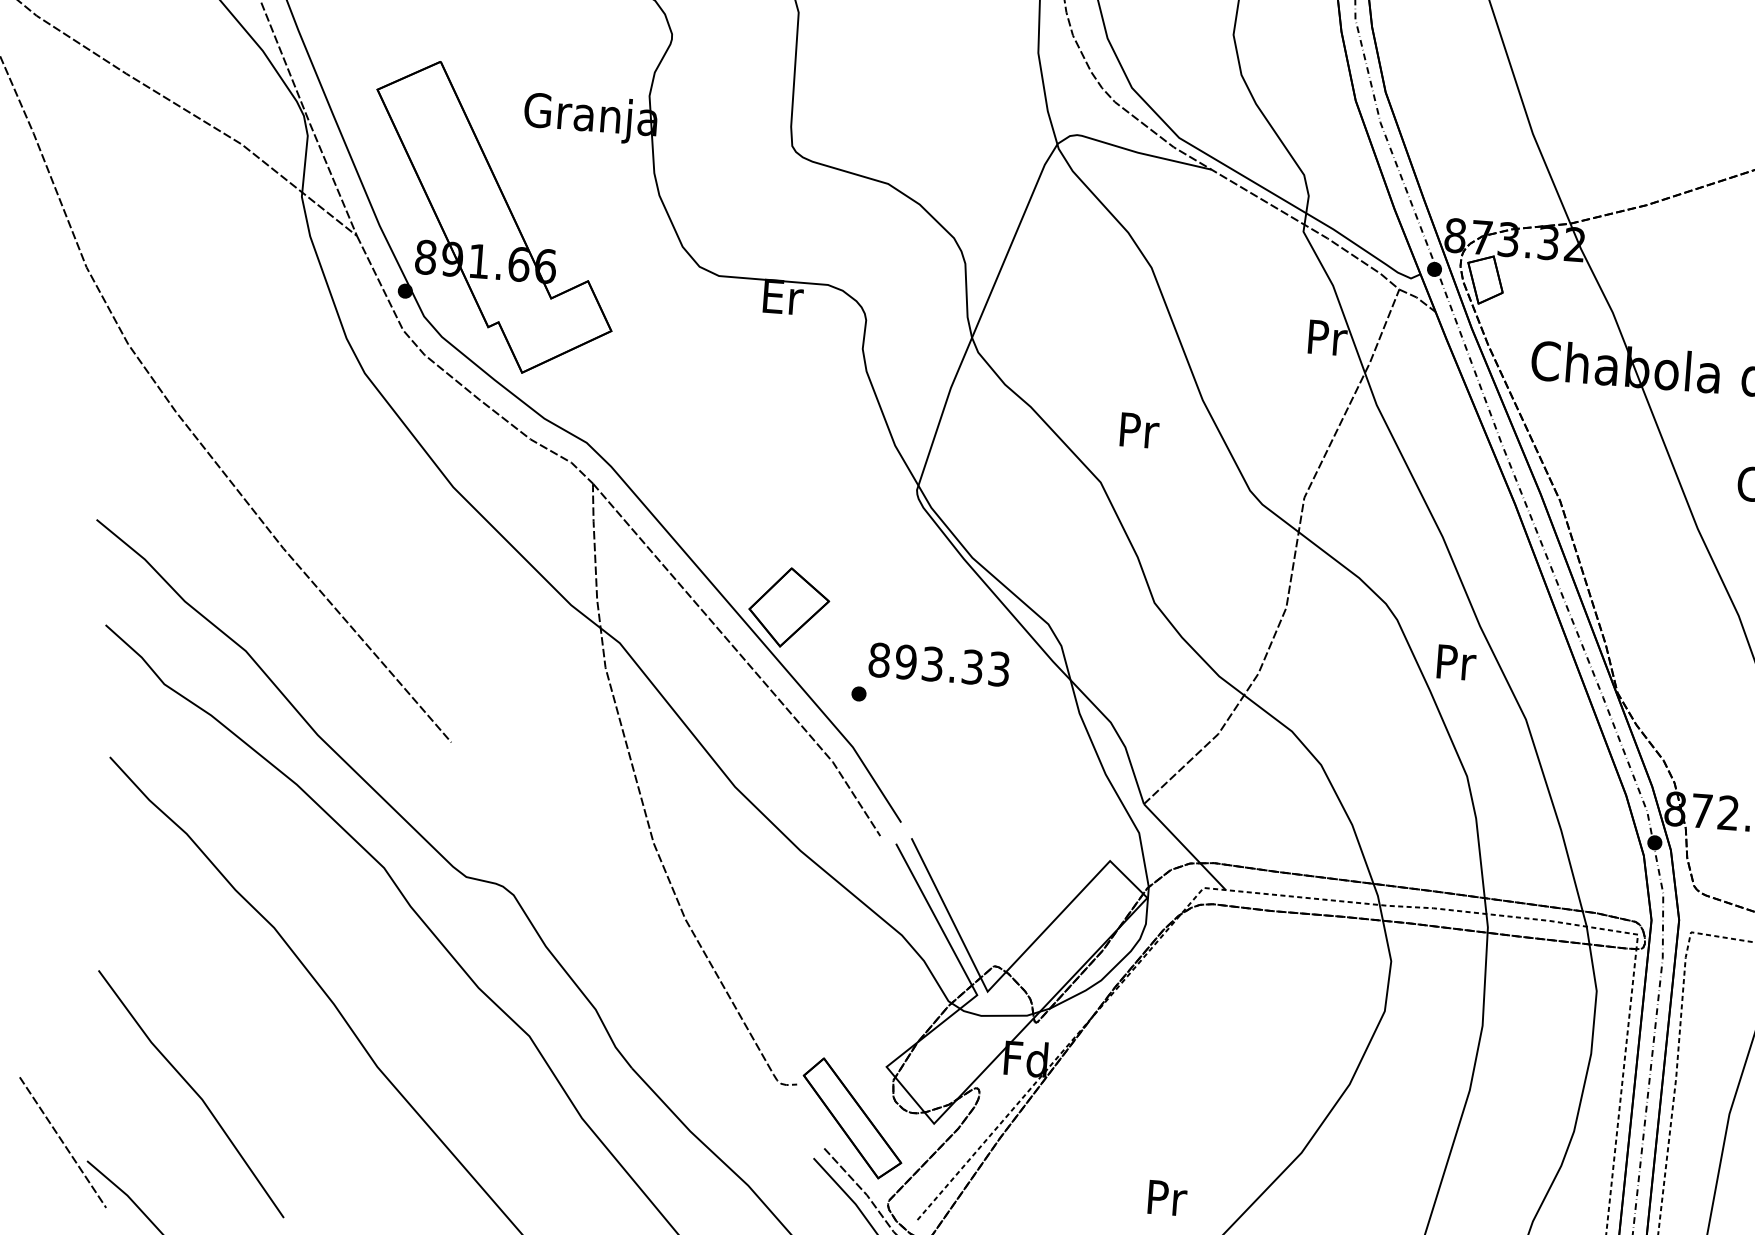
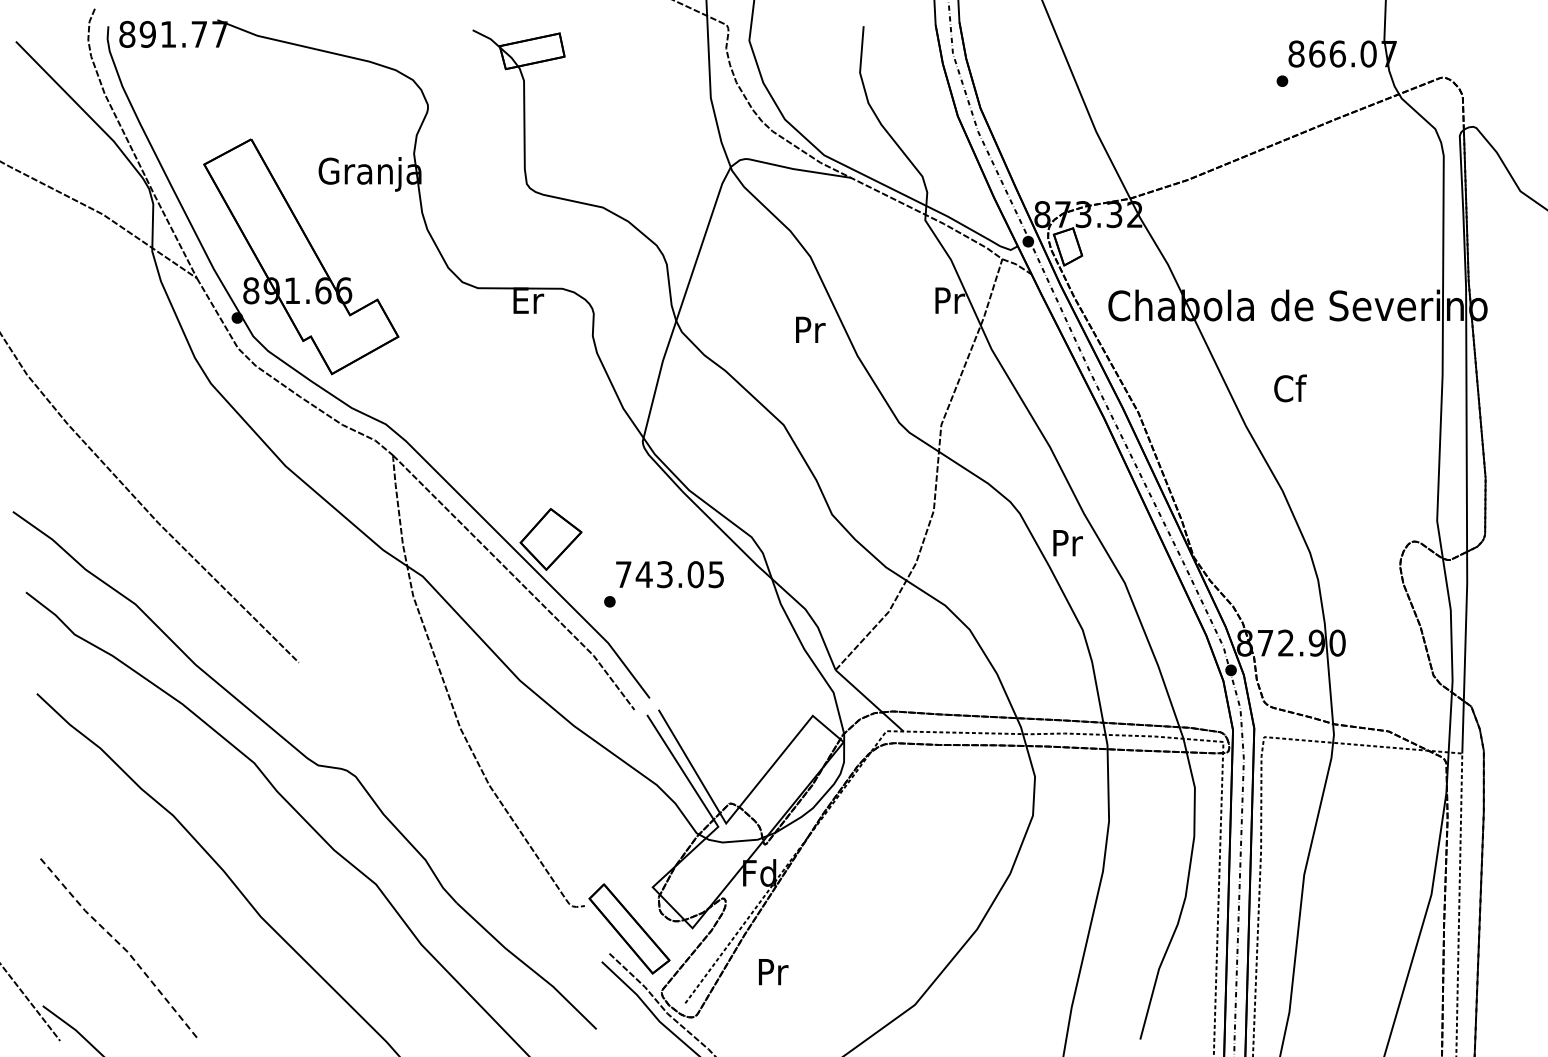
text: (1139, 430) -> (810, 329), moved
text: (938, 664) -> (669, 574), 893.33 -> 743.05
line: (195, 1091) -> (122, 946), solid -> dashed
text: (1167, 1198) -> (773, 972), moved

